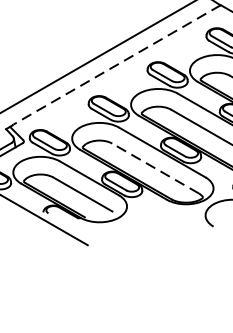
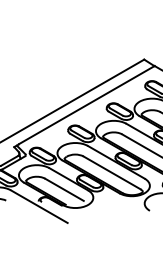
line: (116, 65) -> (86, 105), dashed -> solid
line: (156, 167) -> (112, 172), dashed -> solid

